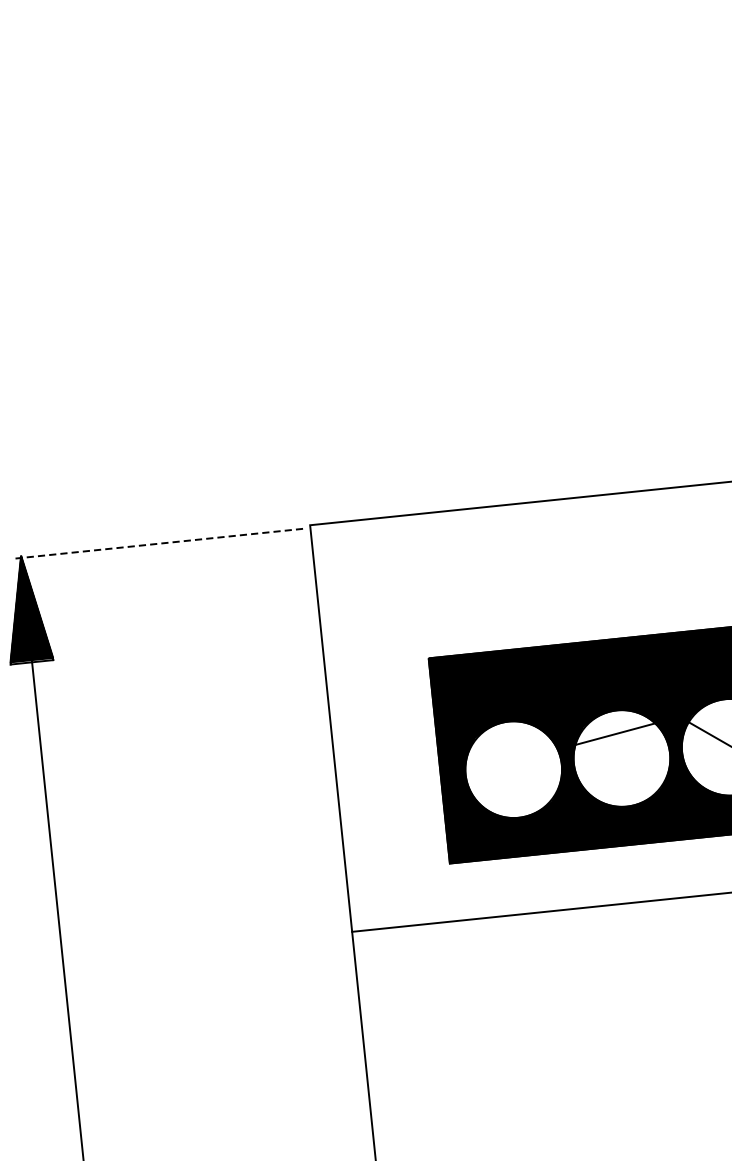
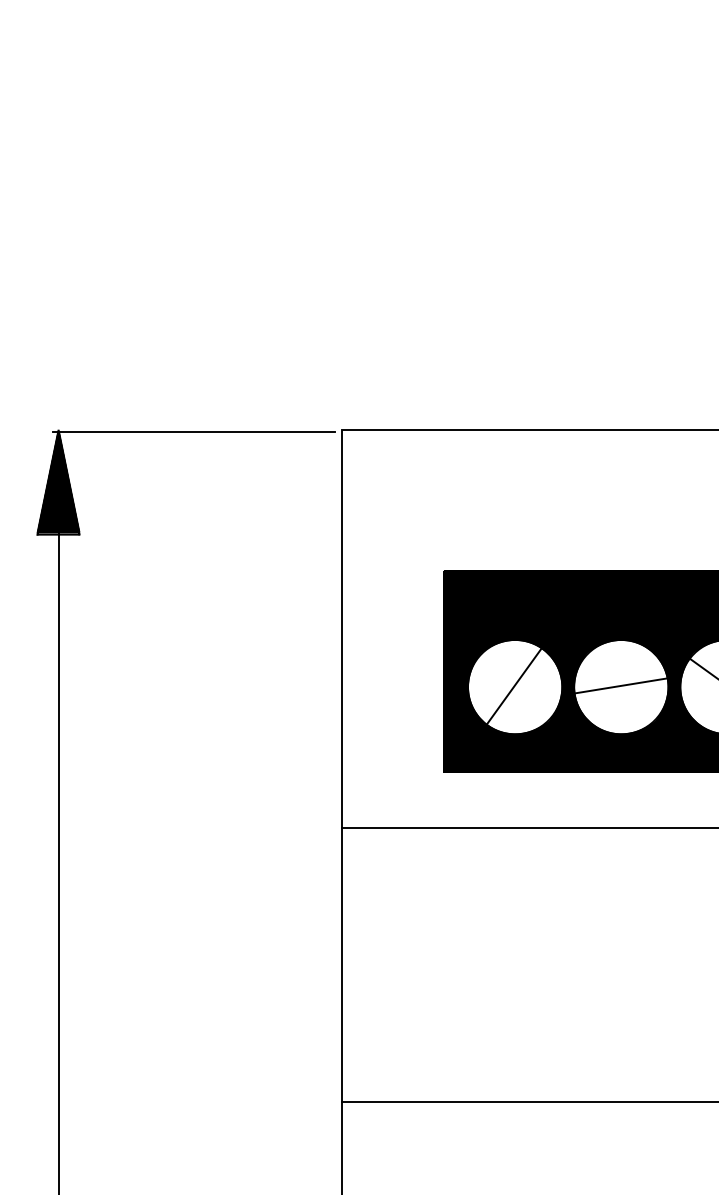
line: (158, 543) -> (193, 432), dashed -> solid
line: (615, 733) -> (621, 685), moved
line: (512, 768) -> (514, 685), added

